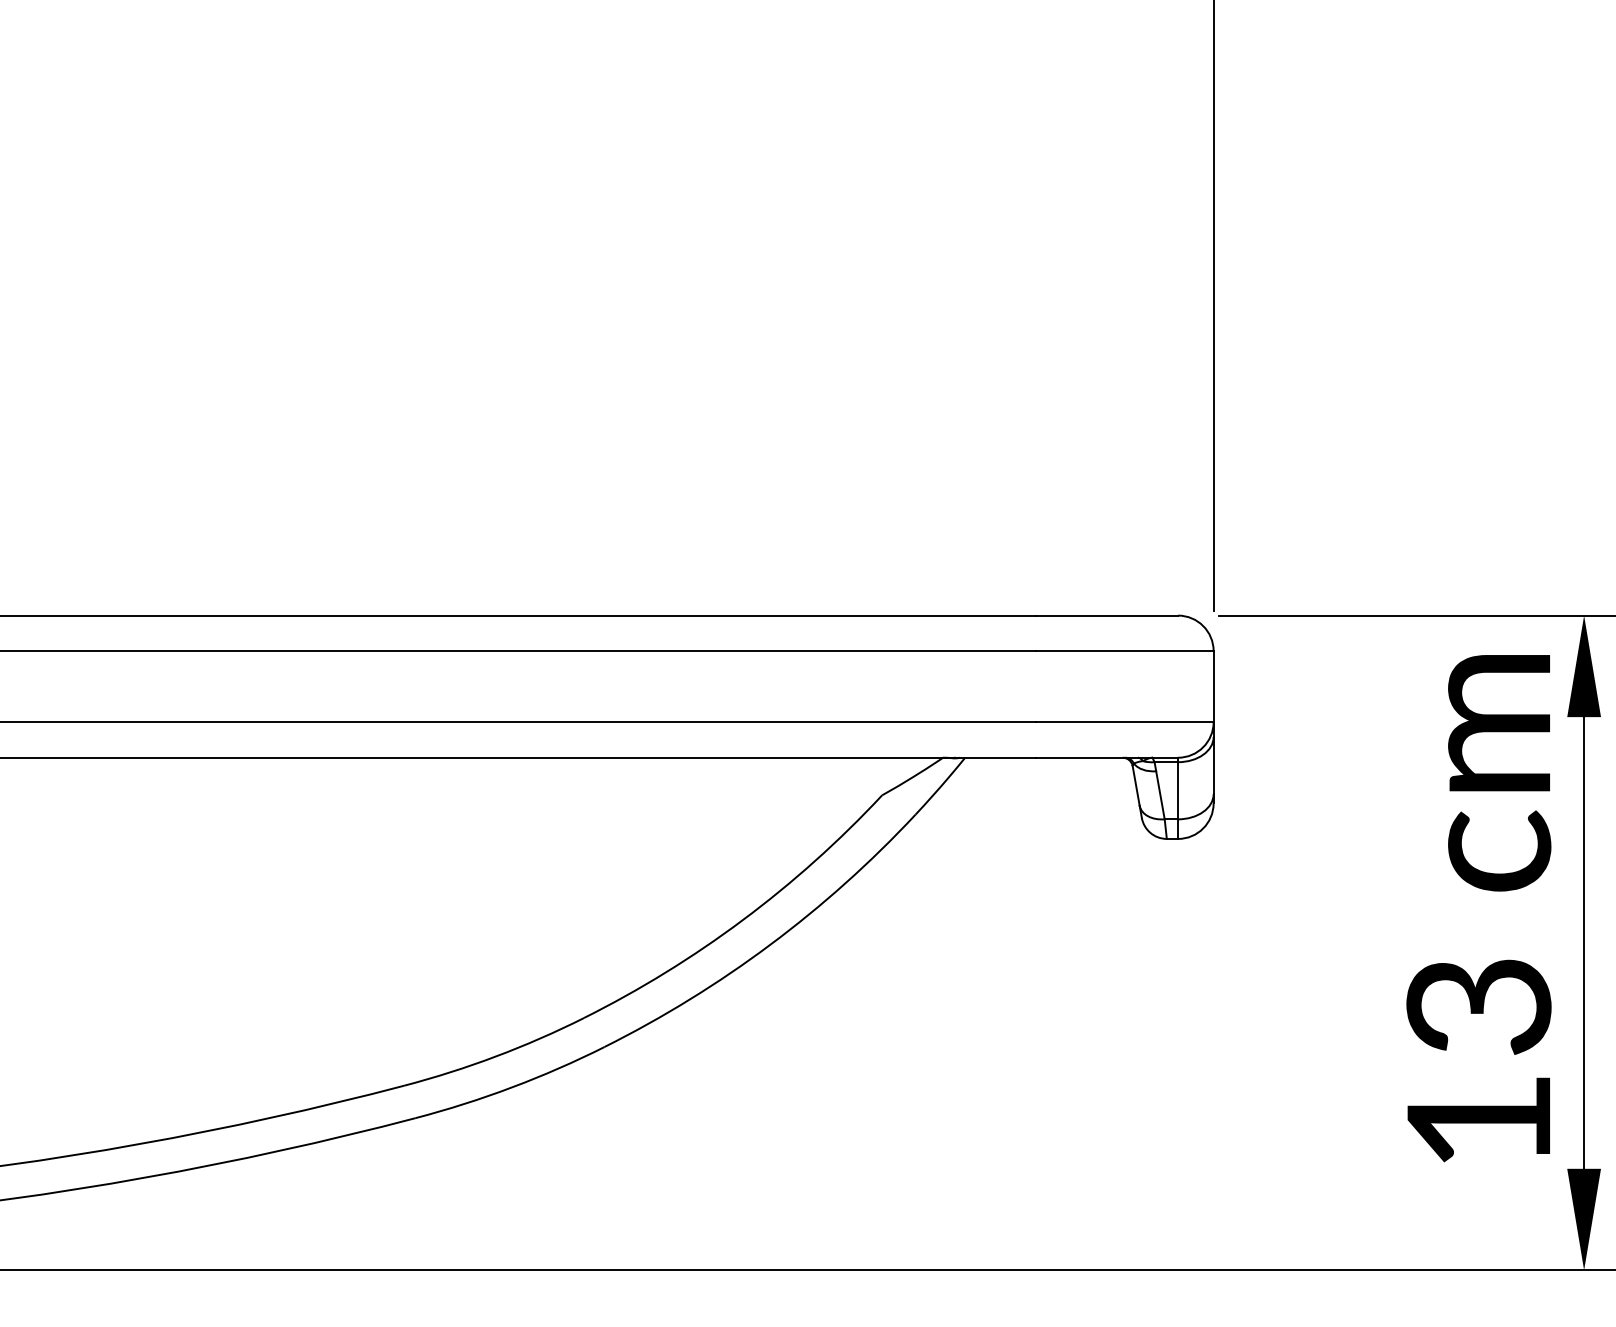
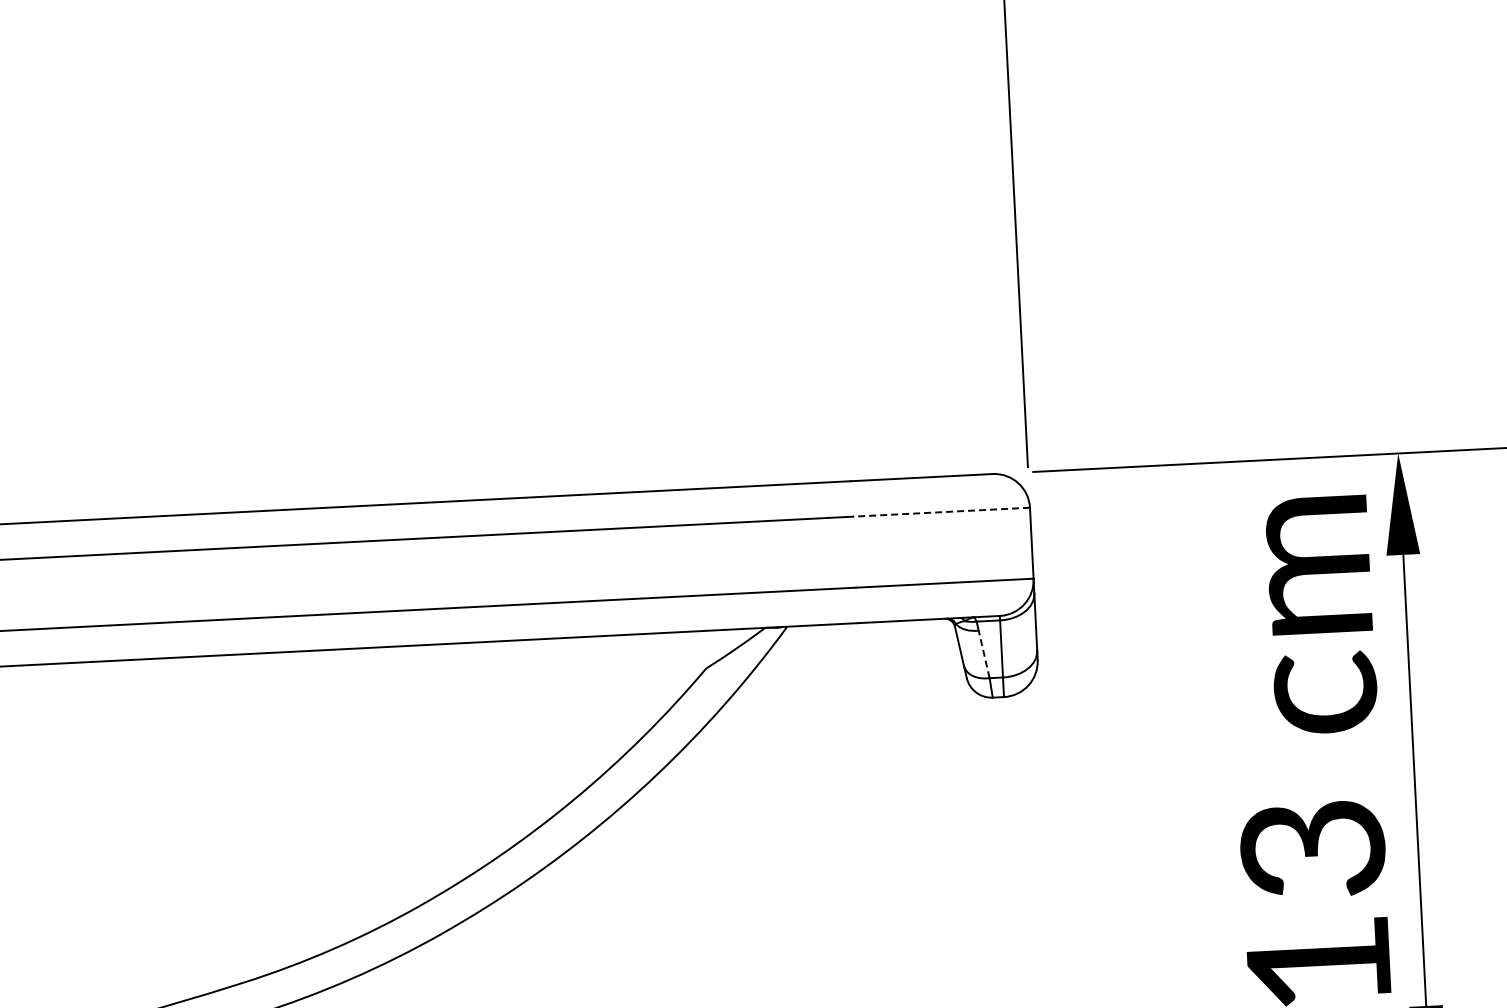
line: (1124, 651) -> (940, 512), solid -> dashed
line: (1160, 794) -> (984, 653), solid -> dashed

